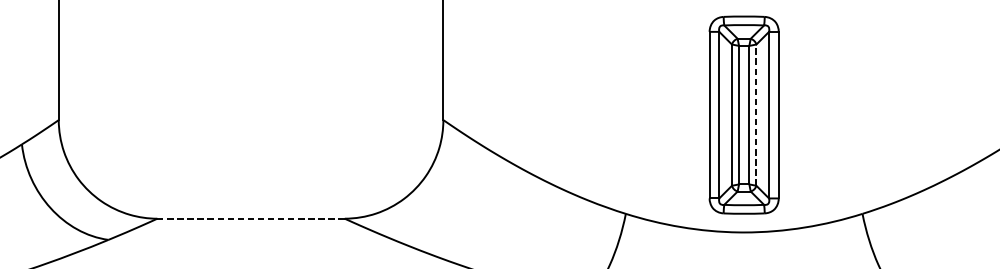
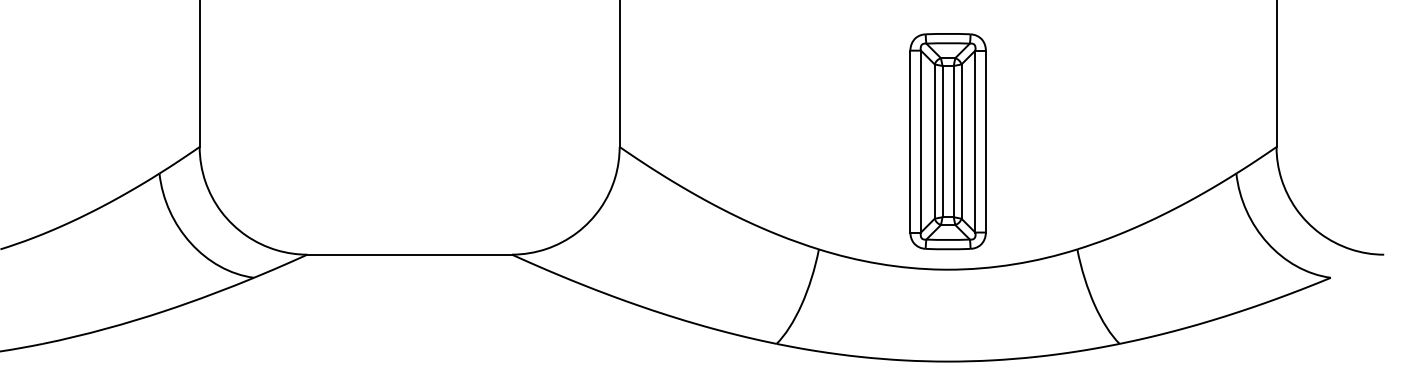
line: (756, 115) -> (961, 141), dashed -> solid
line: (250, 218) -> (409, 254), dashed -> solid

